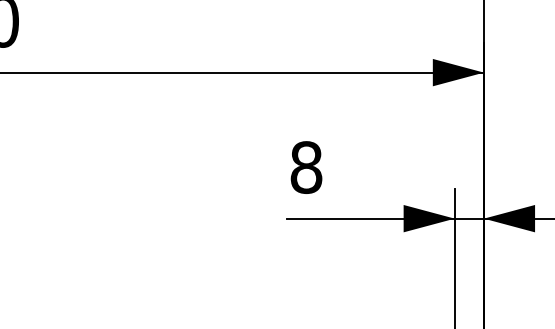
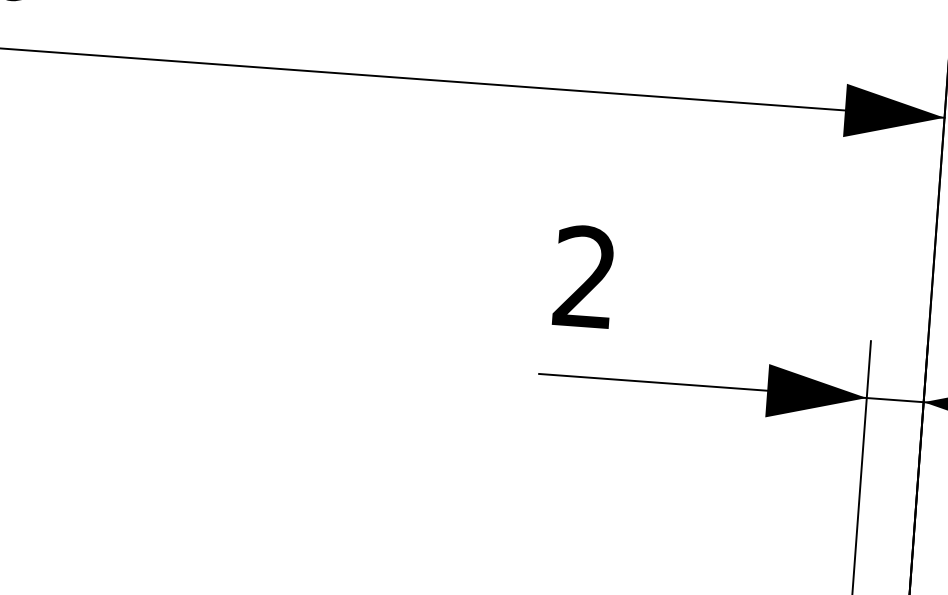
text: (306, 167) -> (585, 277), 8 -> 2

